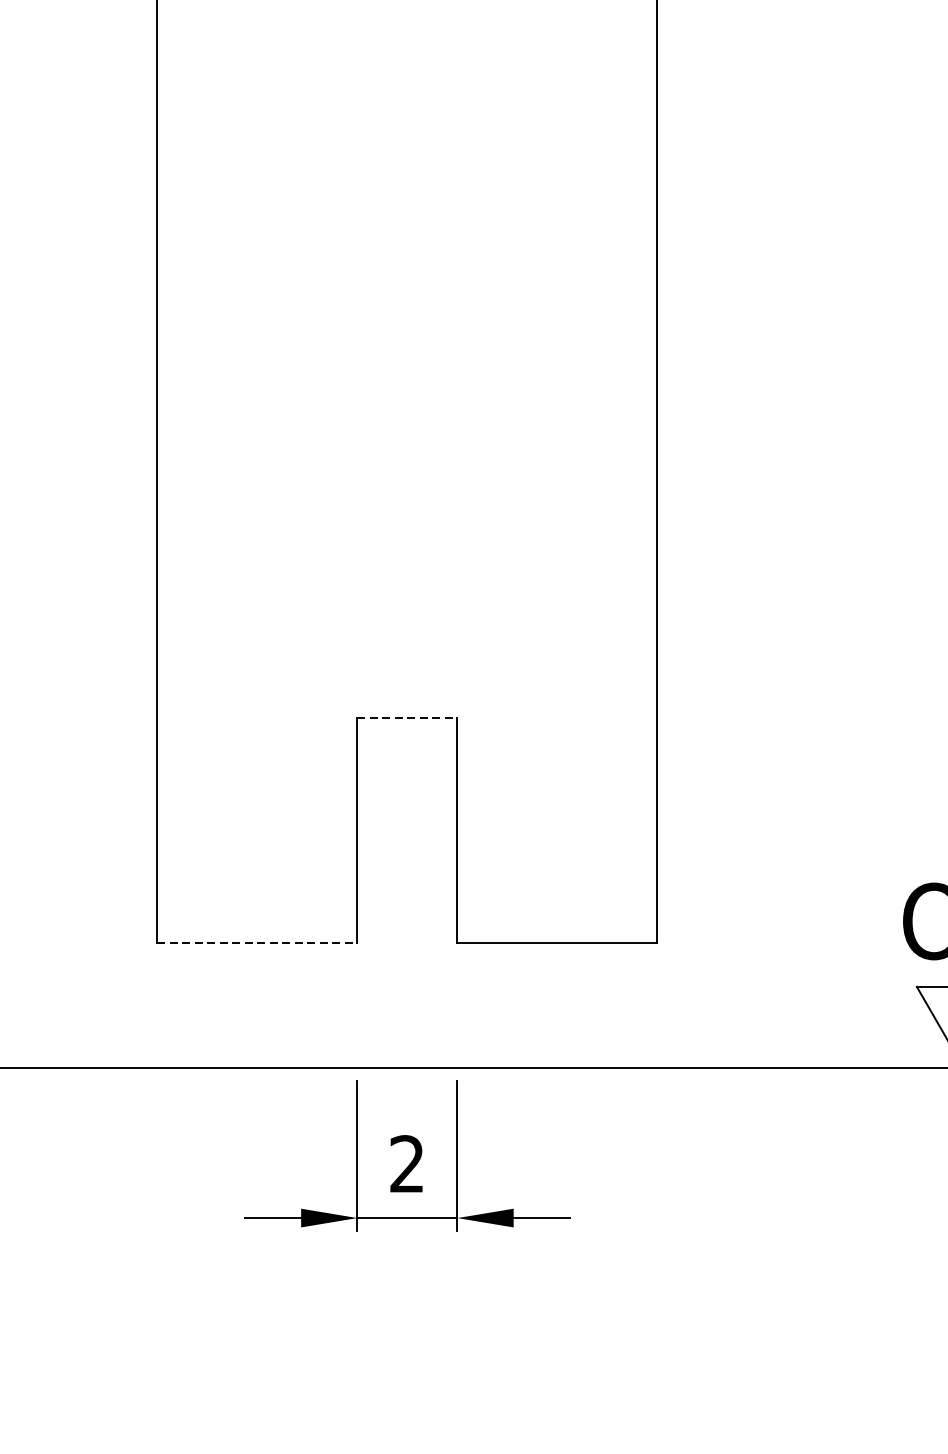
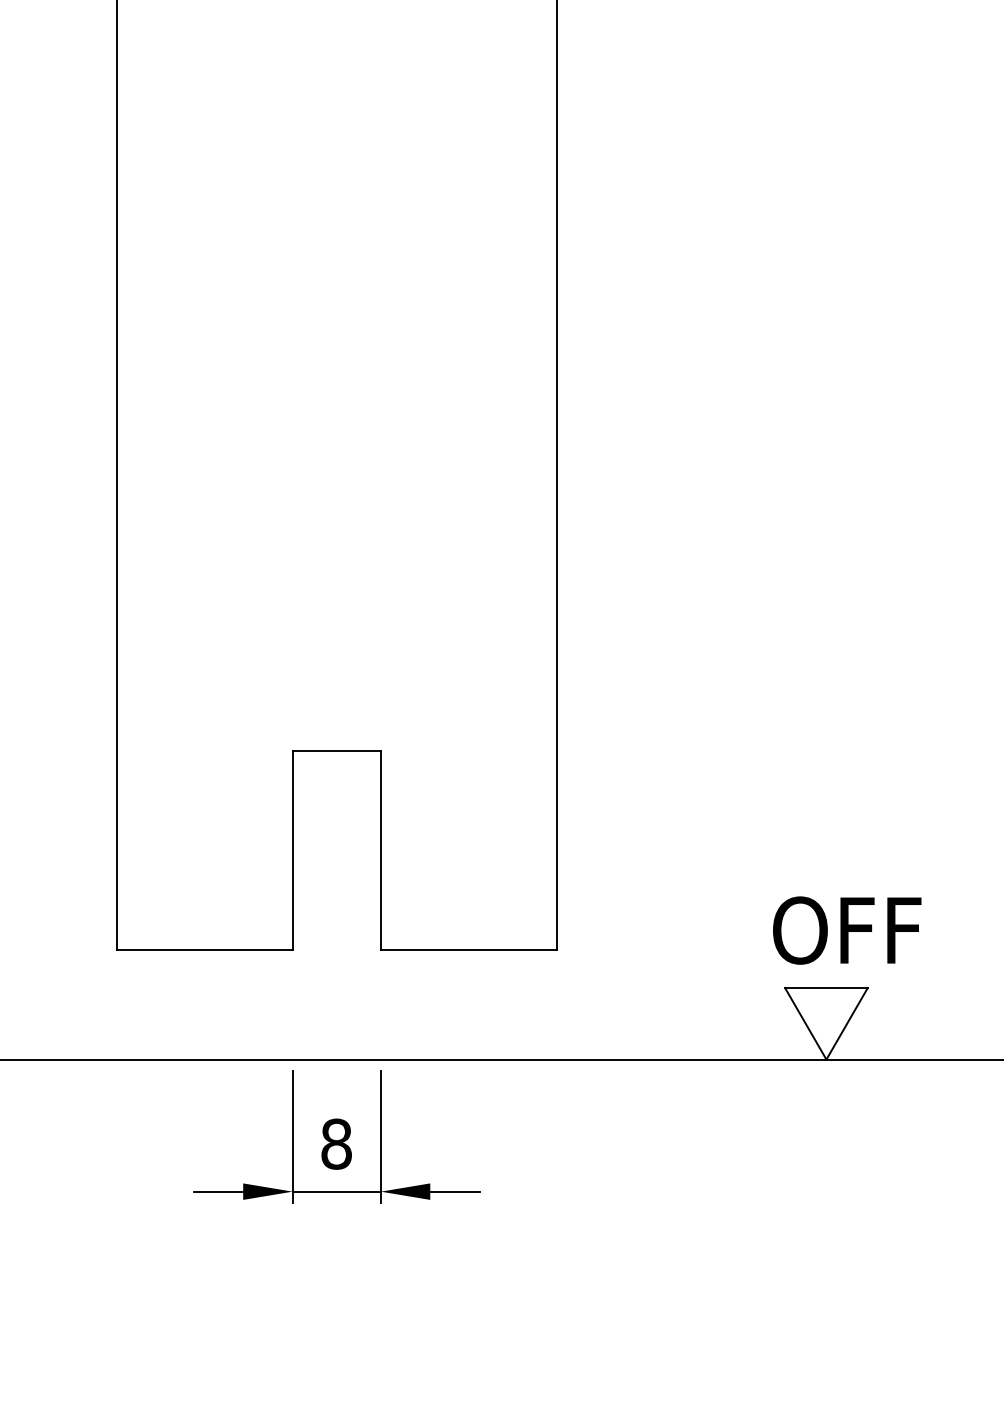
line: (408, 718) -> (337, 751), dashed -> solid
line: (258, 942) -> (205, 949), dashed -> solid
text: (407, 1163) -> (336, 1143), 2 -> 8

